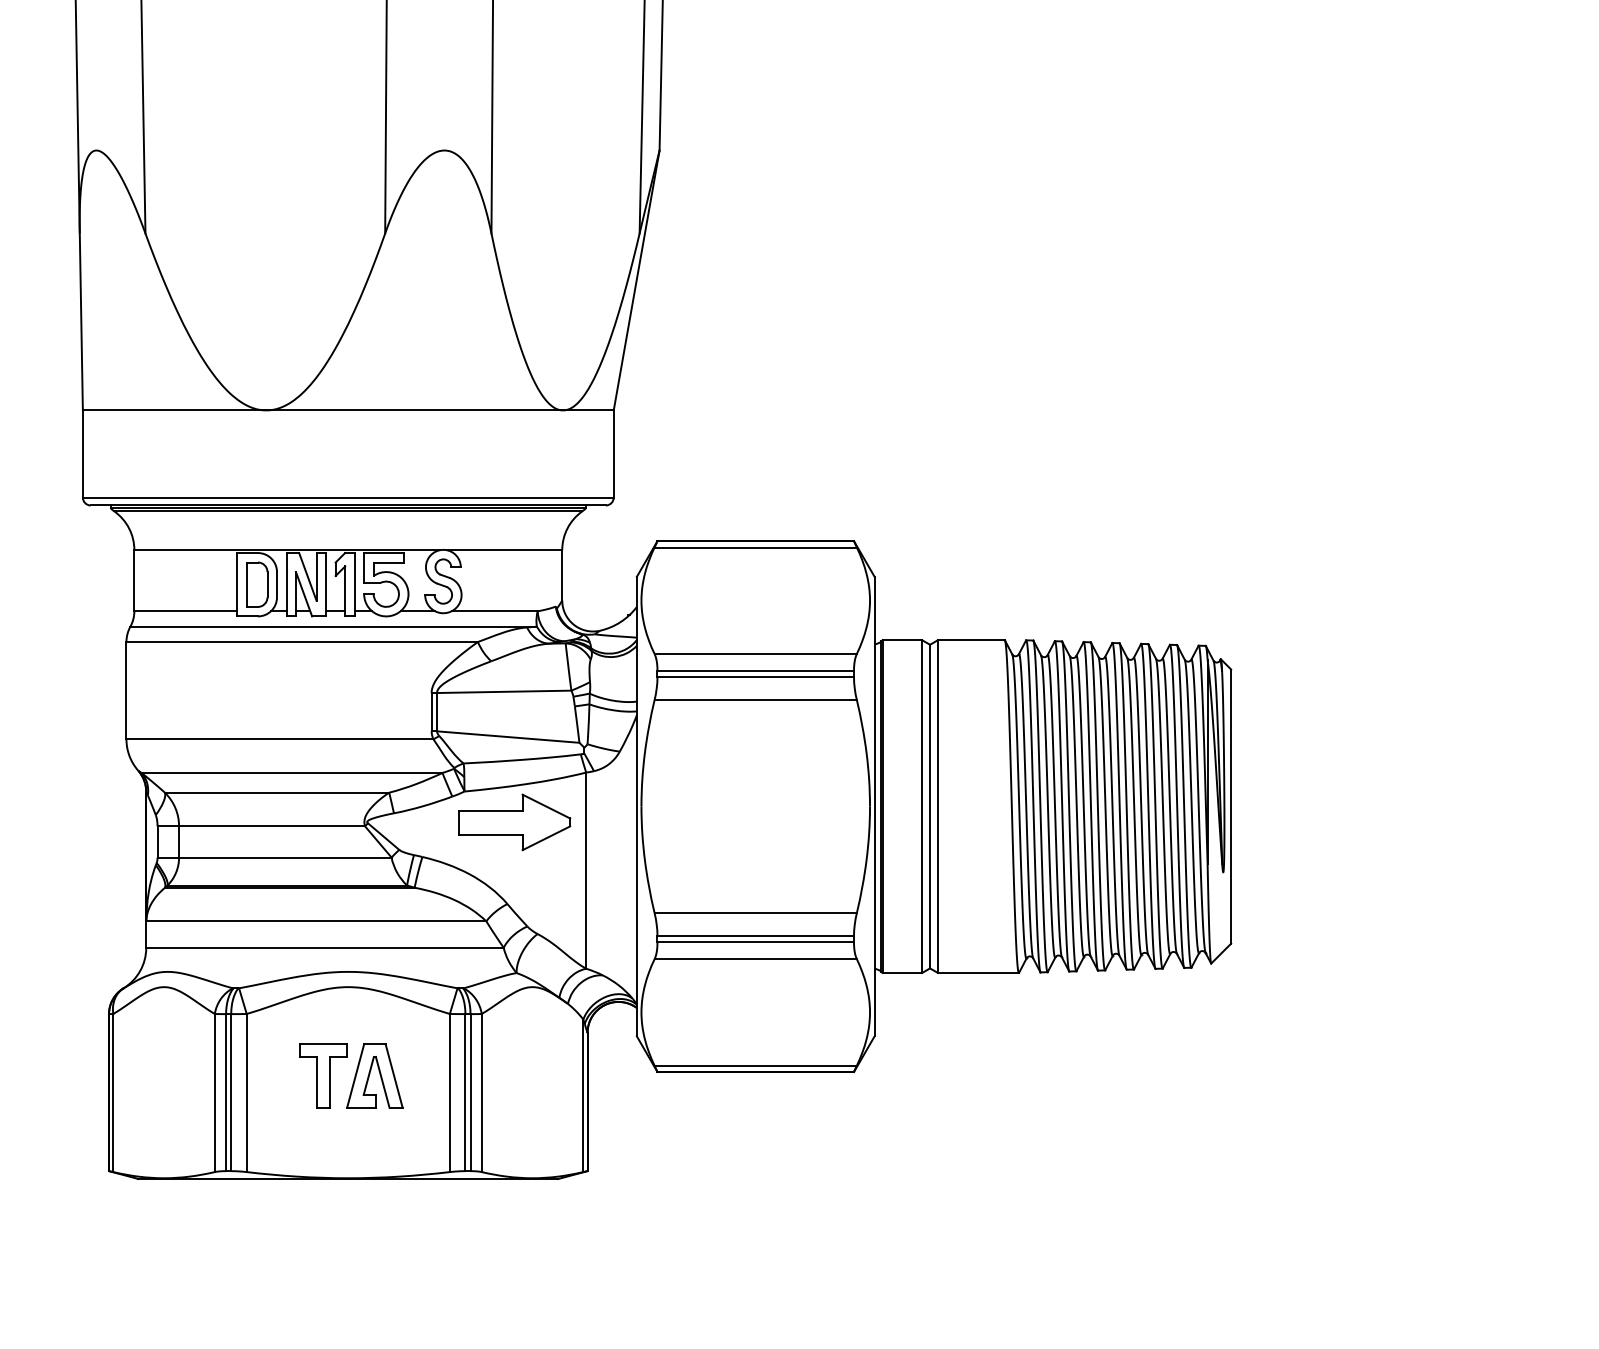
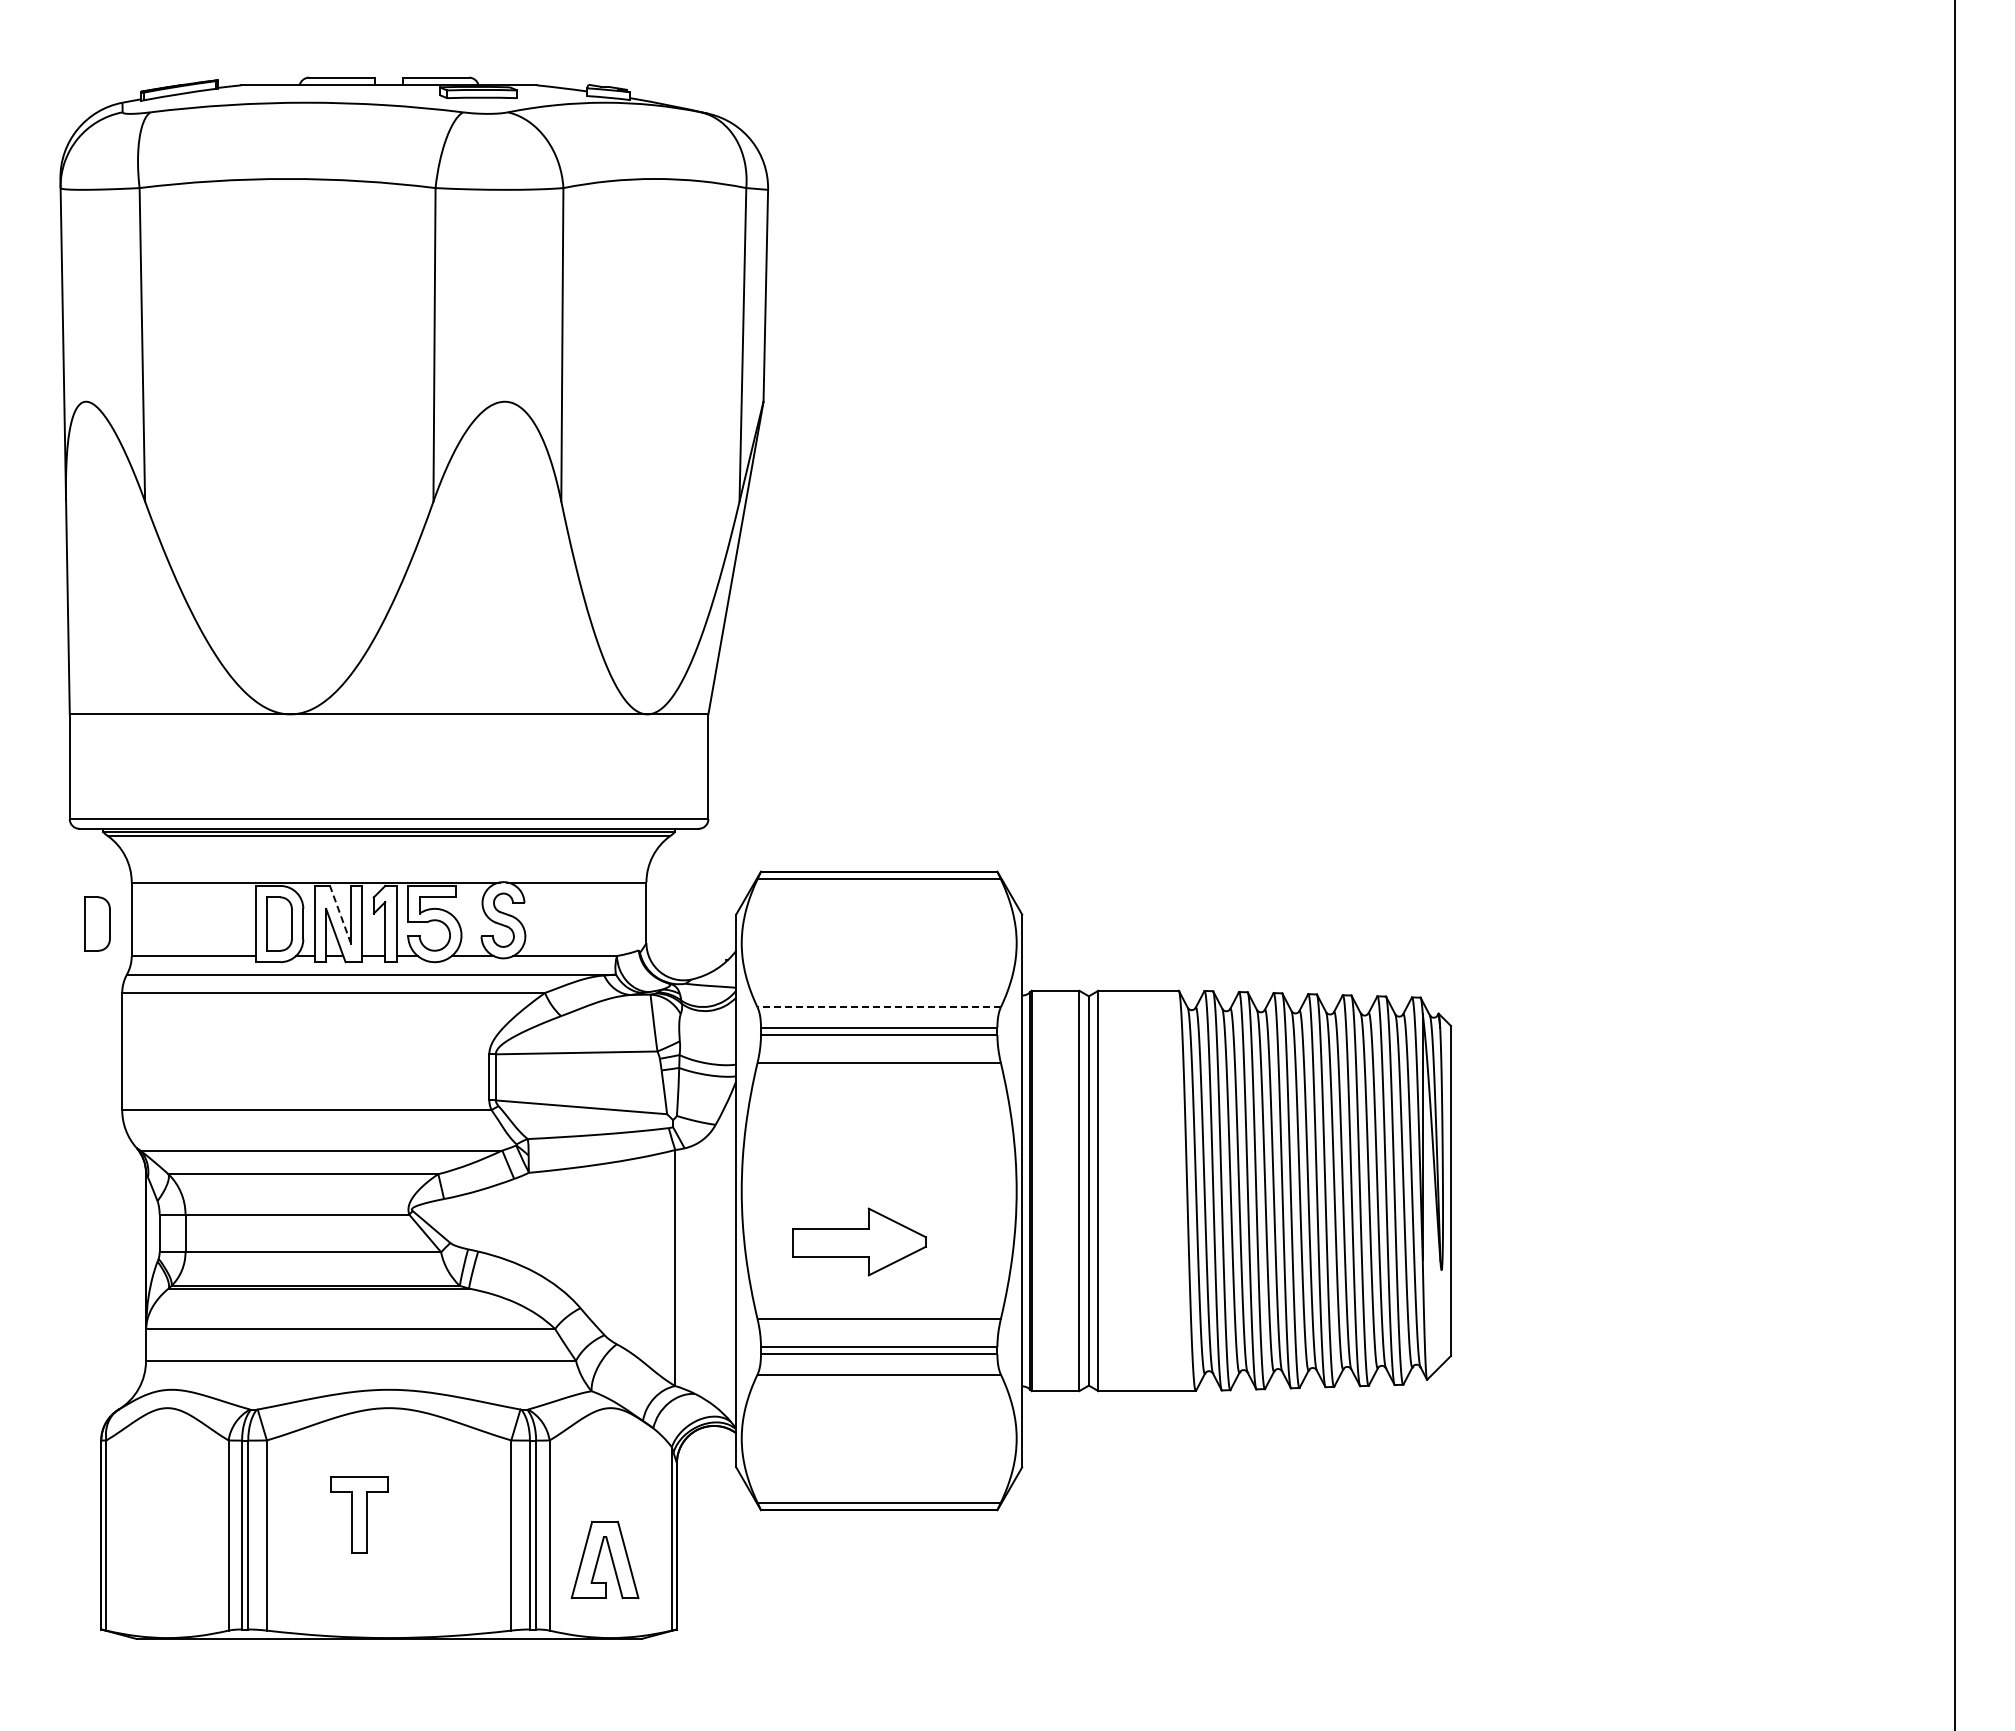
line: (307, 576) -> (340, 914), solid -> dashed
part: (105, 584) -> (97, 923), added
line: (755, 654) -> (879, 1007), solid -> dashed
part: (514, 822) -> (859, 1241), moved
part: (374, 1075) -> (604, 1559), moved

